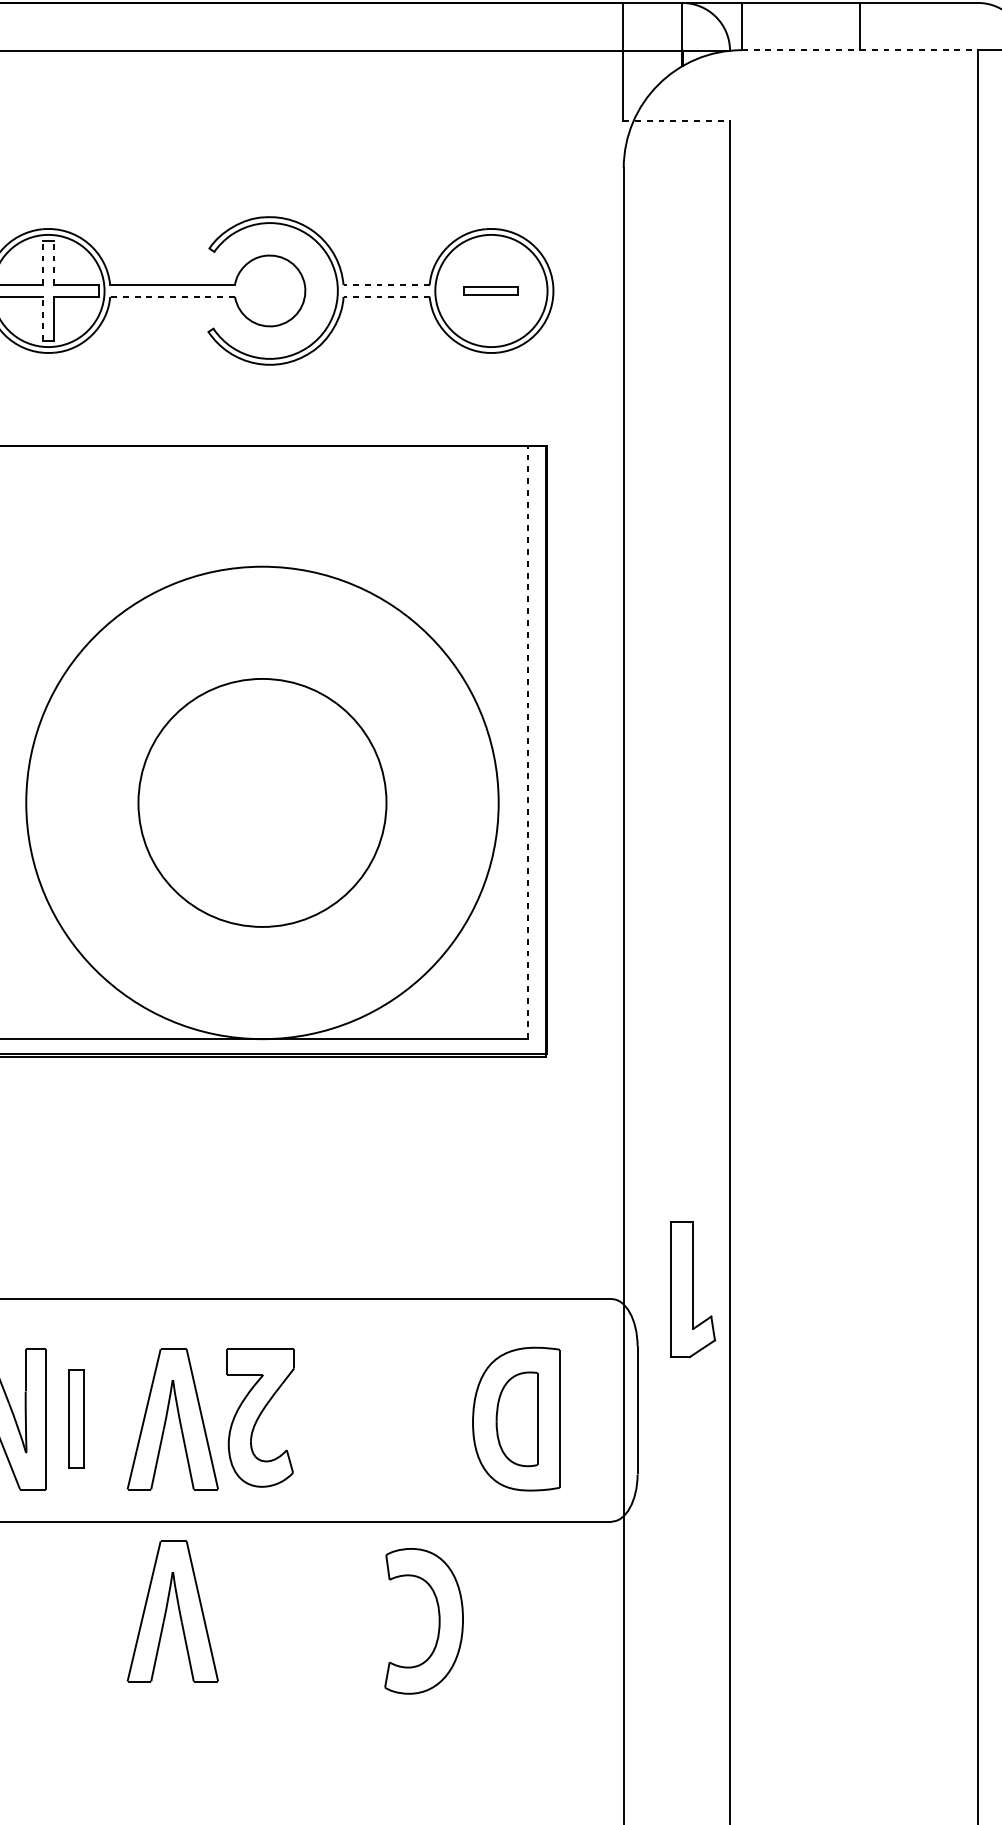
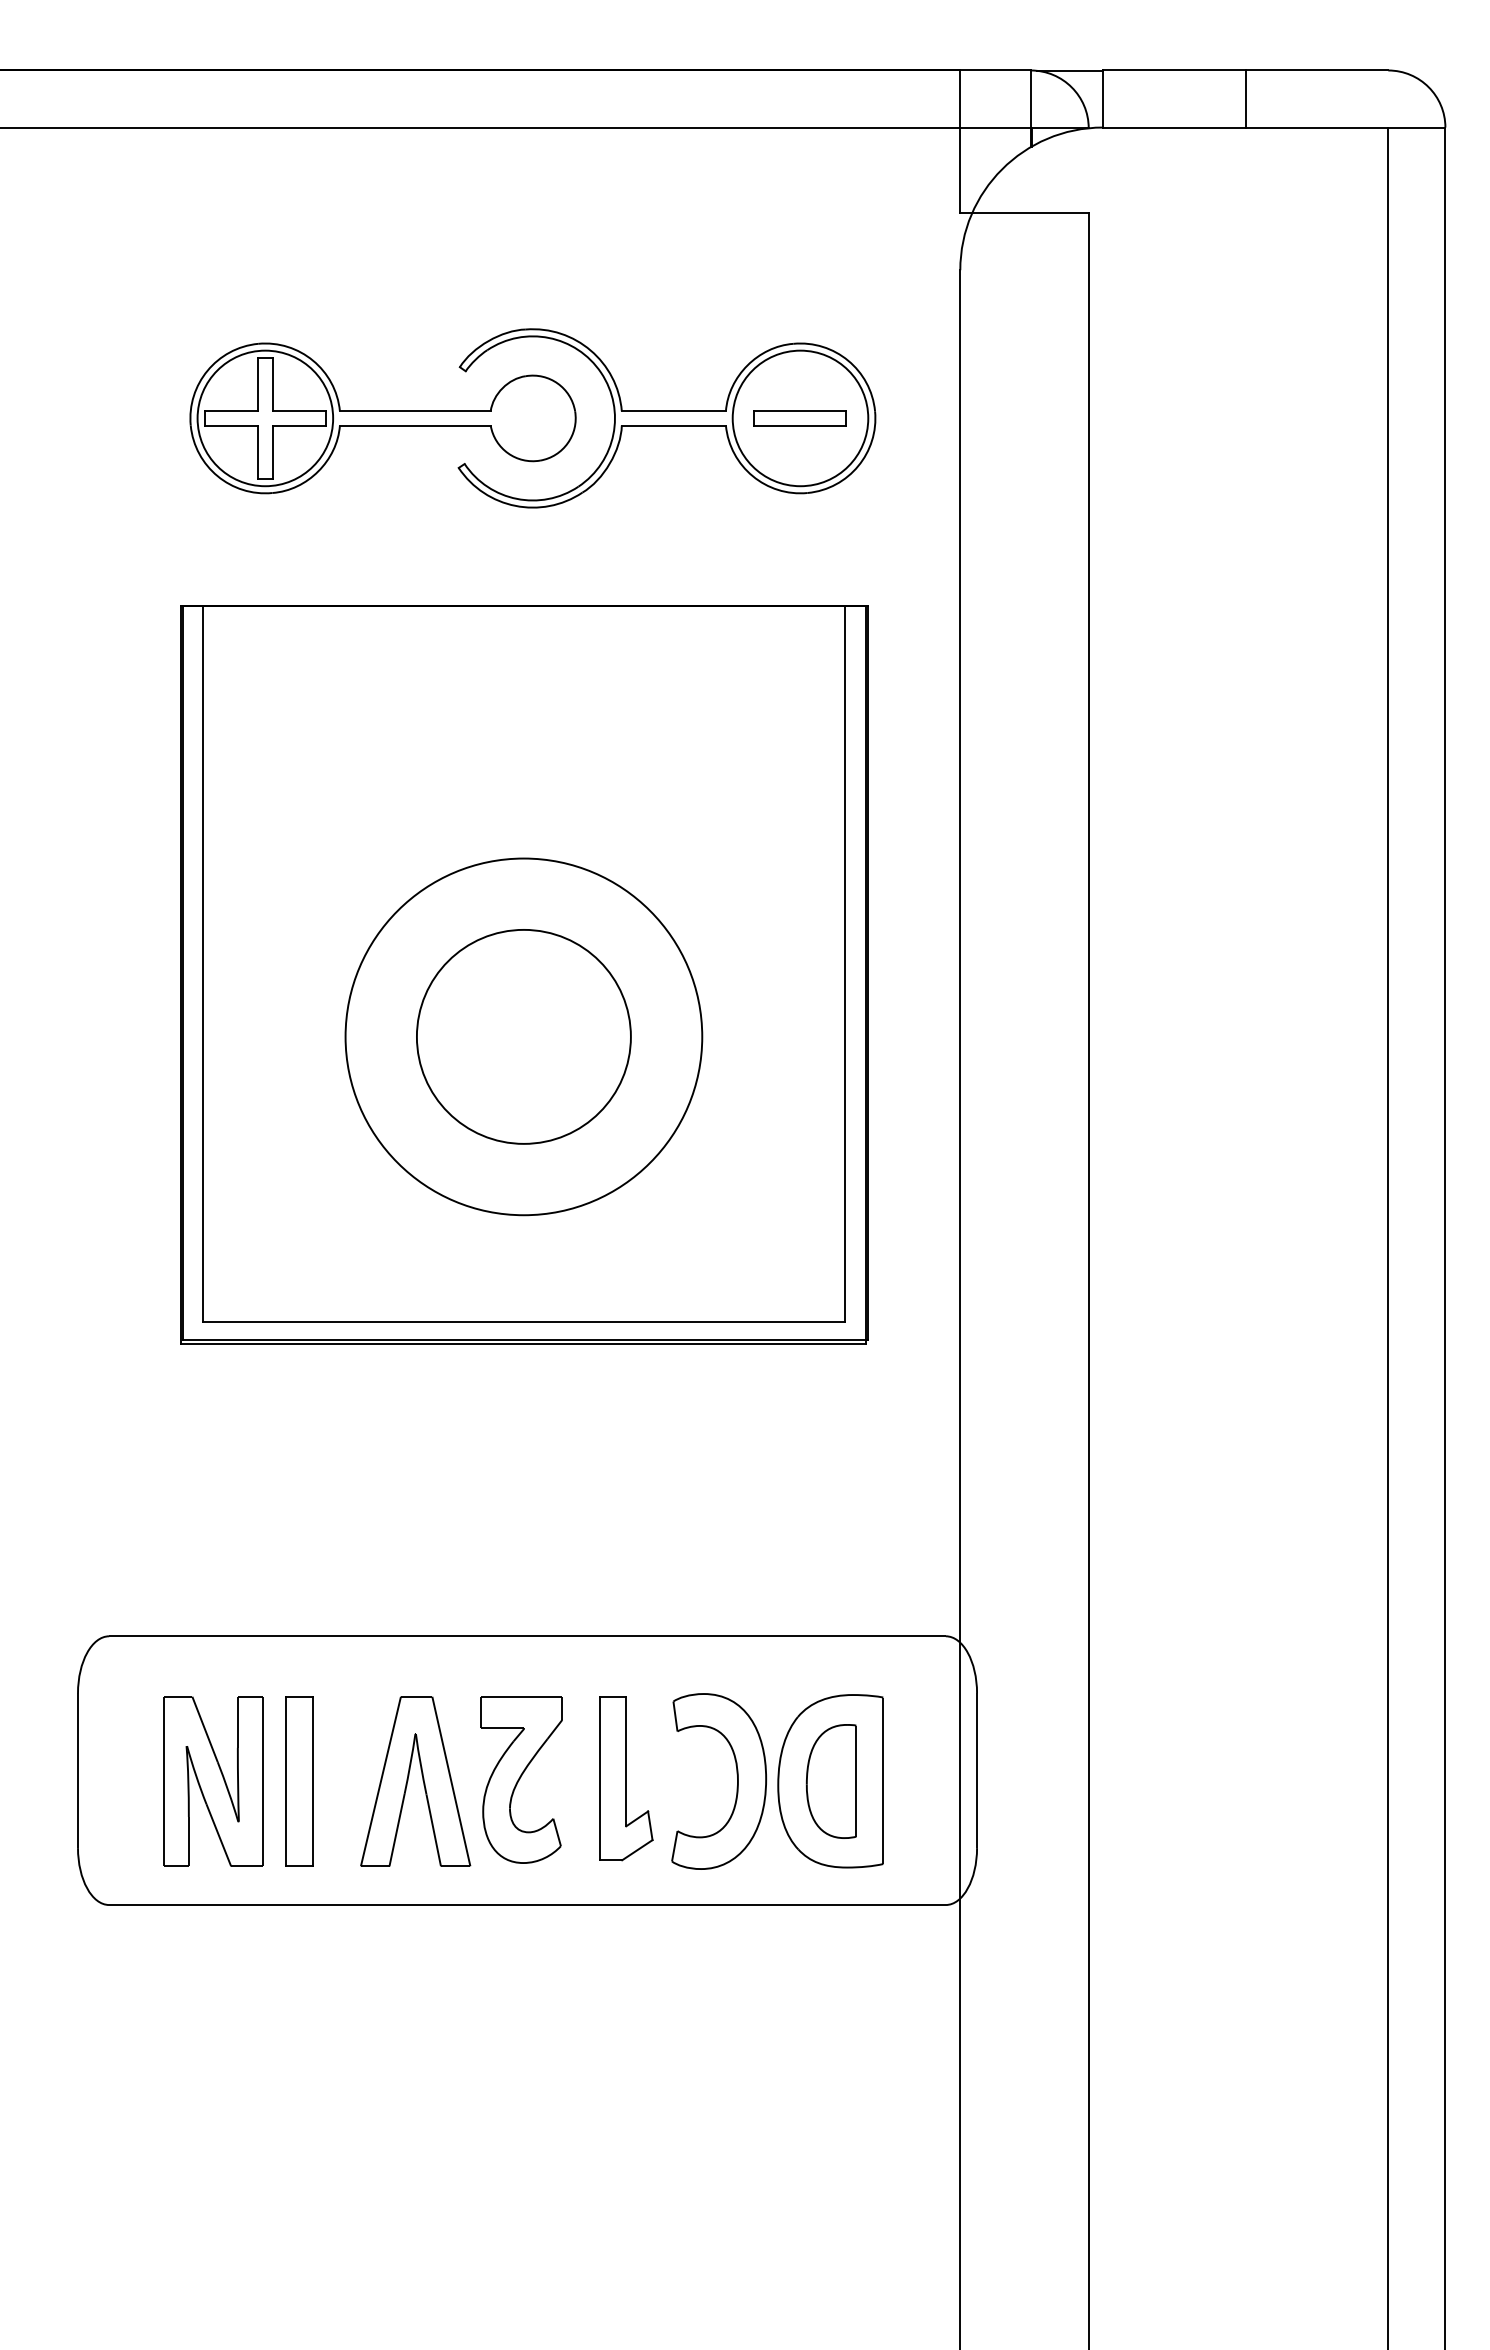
line: (859, 50) -> (1245, 127), dashed -> solid
line: (676, 121) -> (1024, 213), dashed -> solid
line: (42, 262) -> (258, 384), dashed -> solid
line: (54, 262) -> (272, 384), dashed -> solid
line: (386, 285) -> (673, 411), dashed -> solid
part: (490, 291) -> (799, 418), size x1.43
line: (171, 296) -> (414, 425), dashed -> solid
line: (386, 296) -> (673, 425), dashed -> solid
line: (42, 319) -> (258, 452), dashed -> solid
line: (528, 742) -> (845, 963), dashed -> solid
circle: (262, 802) -> (523, 1036), size x0.62
circle: (262, 802) -> (523, 1036), size x0.71
part: (693, 1289) -> (626, 1778), moved
part: (76, 1419) -> (299, 1781), size x1.43
part: (166, 1611) -> (408, 2013), removed
part: (438, 1625) -> (736, 1786), moved

